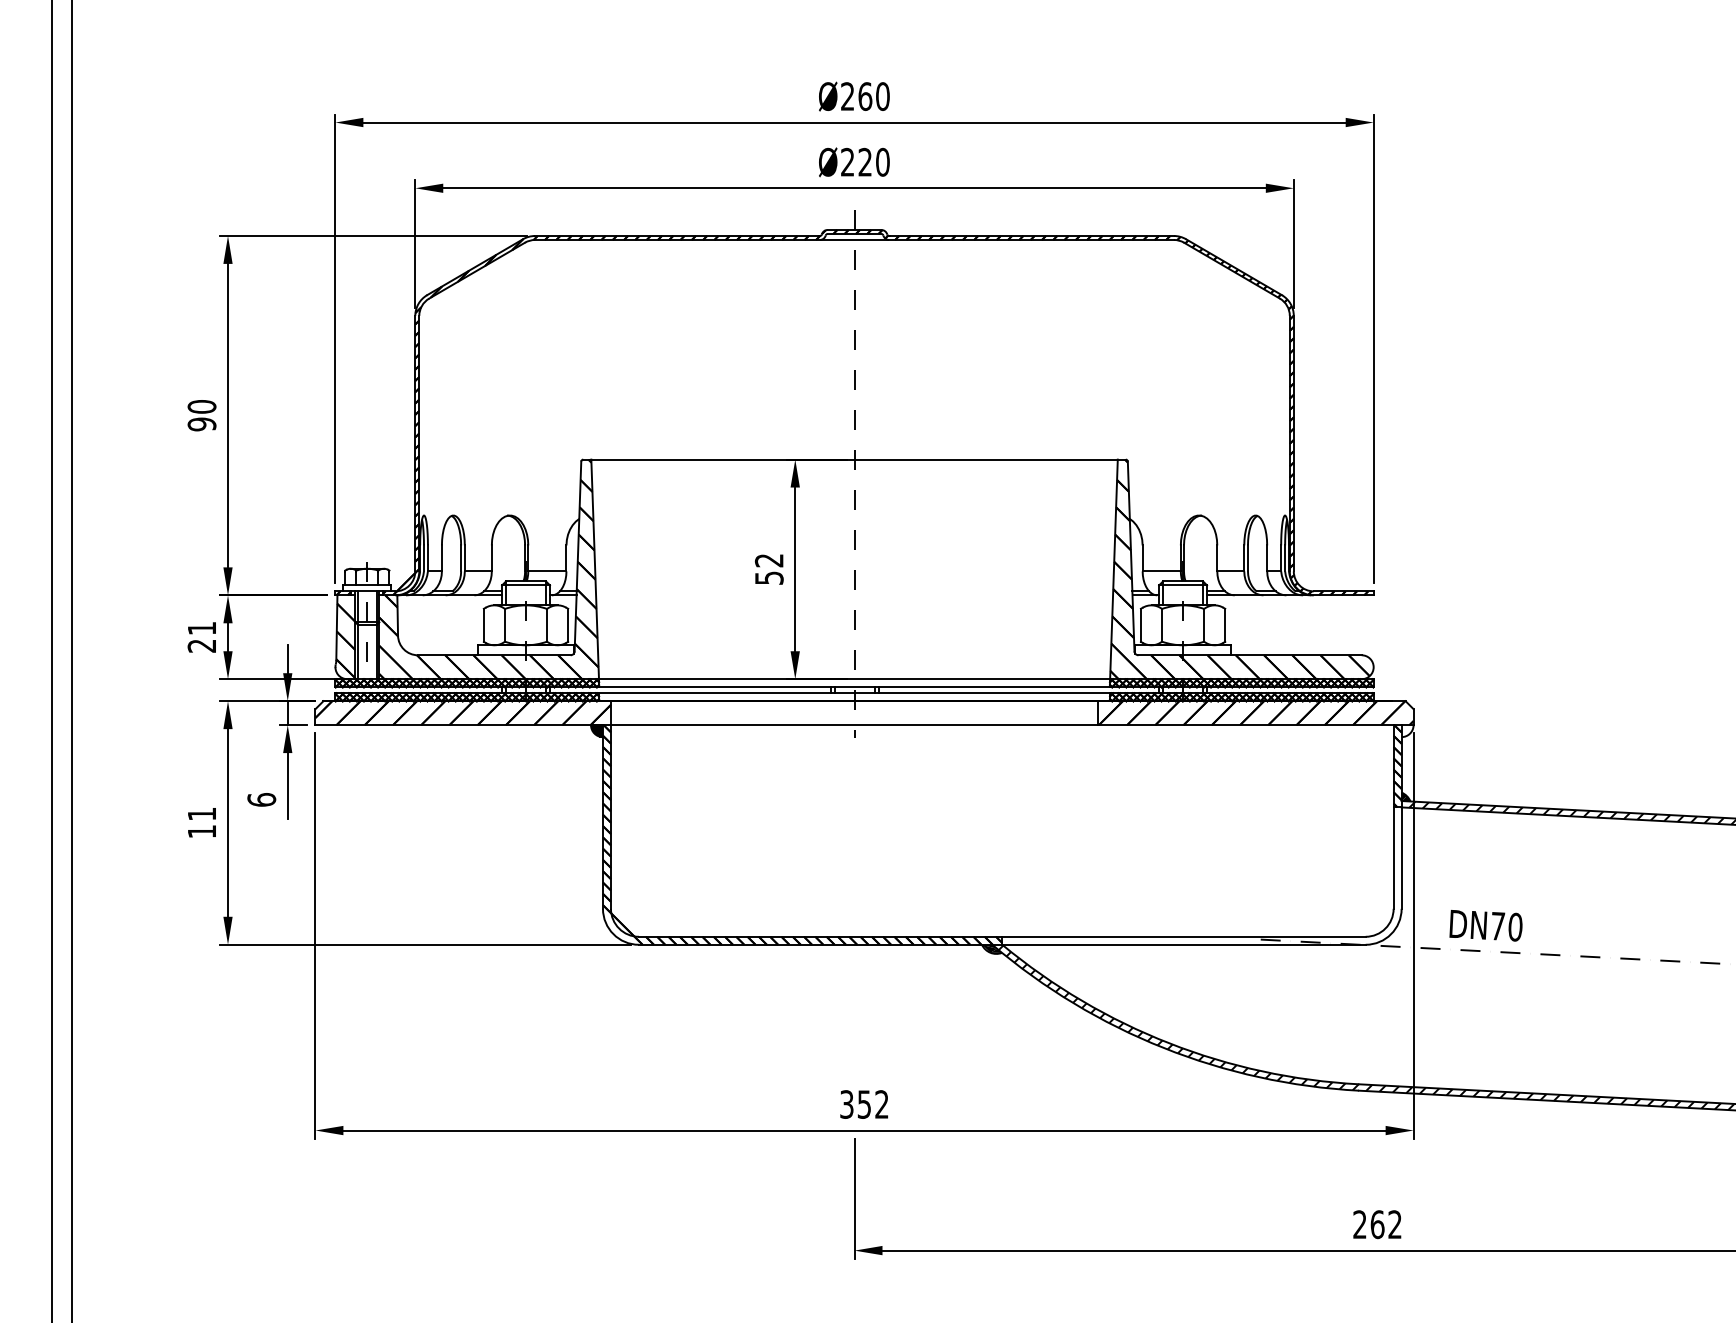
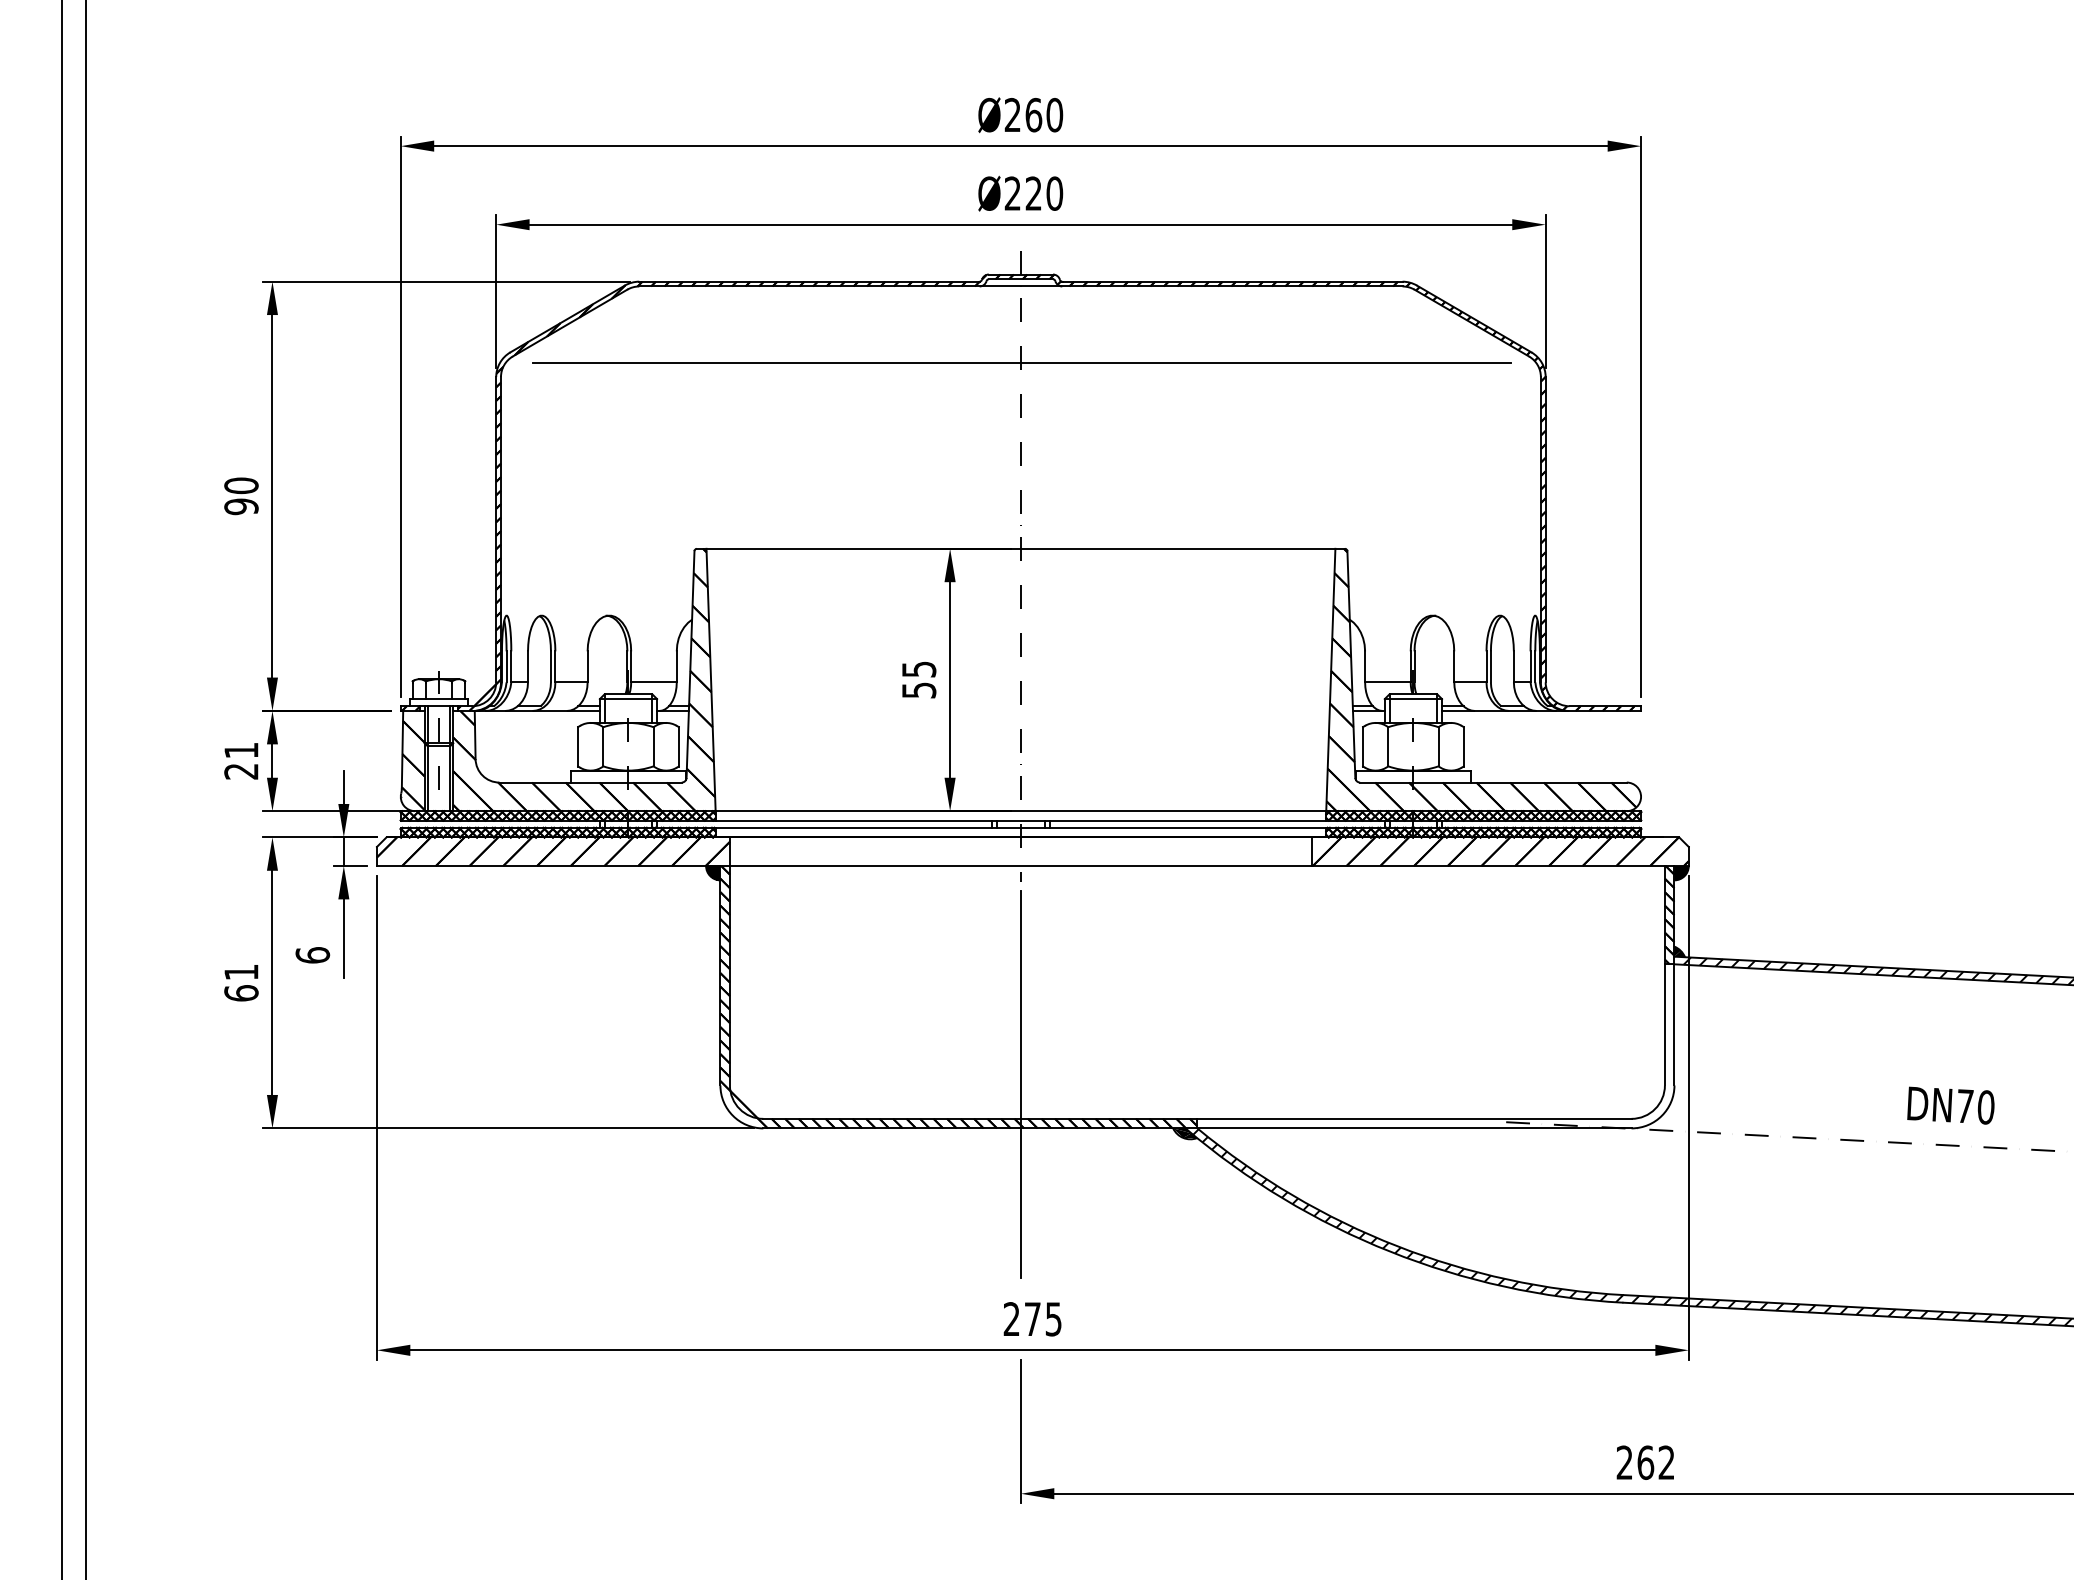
line: (855, 303) -> (1022, 362), added
text: (768, 560) -> (918, 669), 52 -> 55
fill: (1407, 731) -> (1681, 873), added
text: (201, 831) -> (240, 993), 11 -> 61
line: (854, 907) -> (1020, 1083), added
text: (1485, 925) -> (1950, 1105), moved
text: (864, 1104) -> (1032, 1319), 352 -> 275

